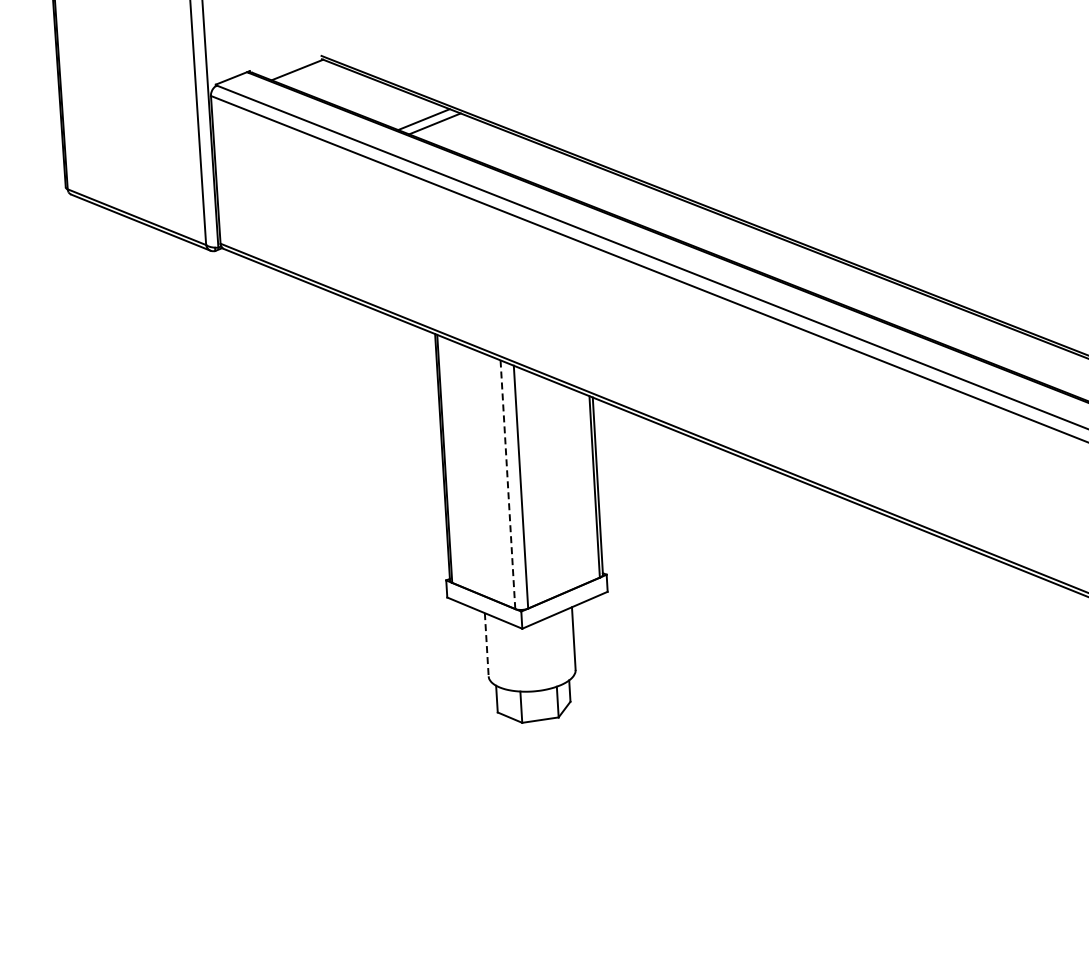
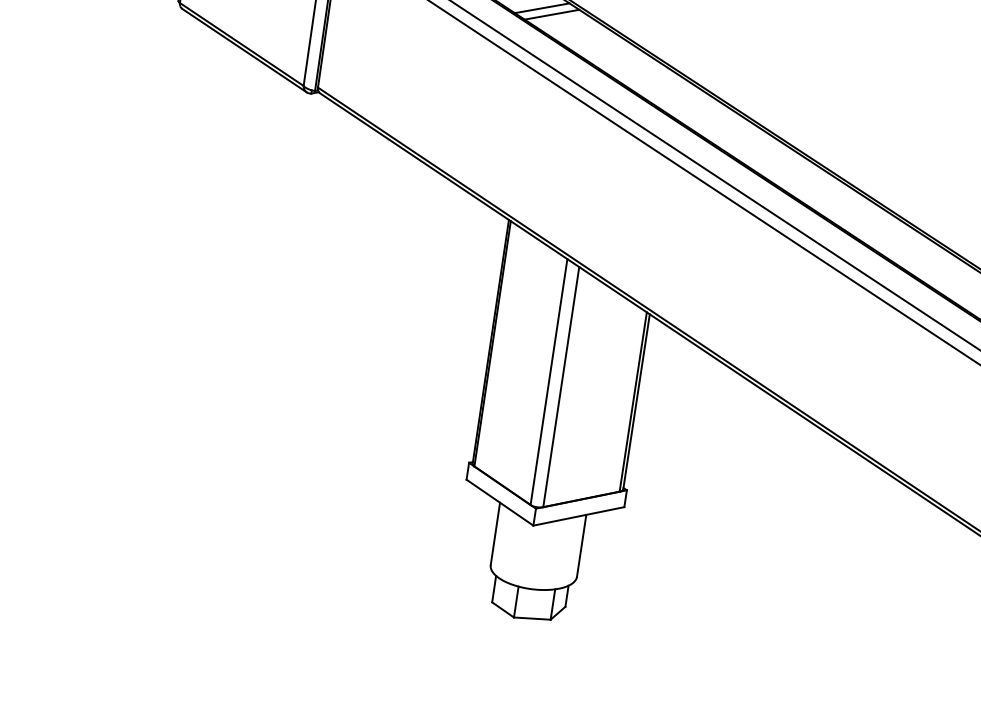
line: (507, 484) -> (548, 381), dashed -> solid
line: (486, 644) -> (495, 533), dashed -> solid

